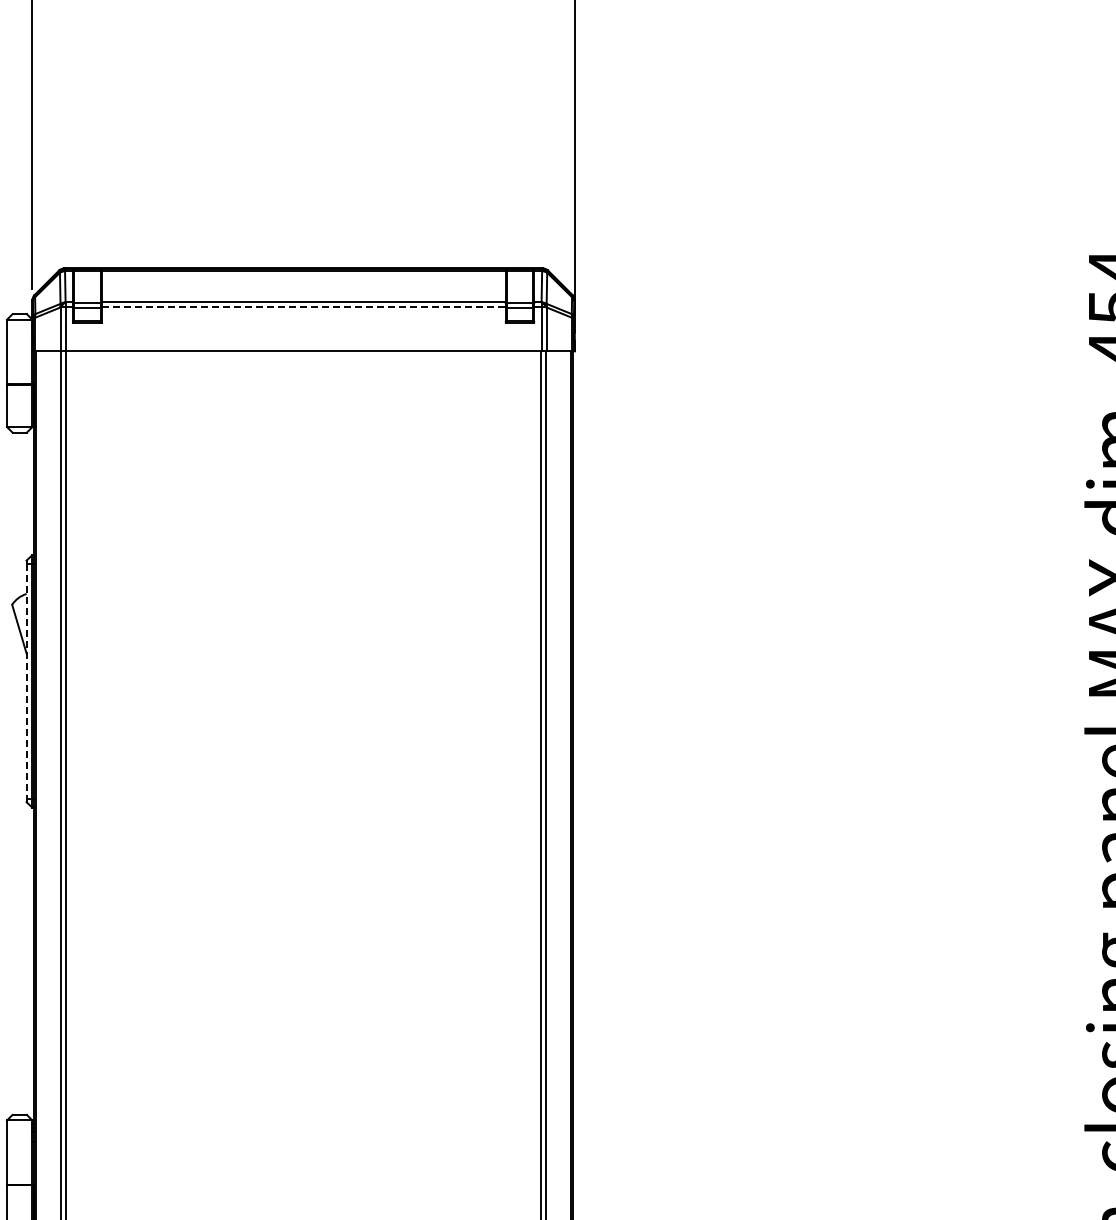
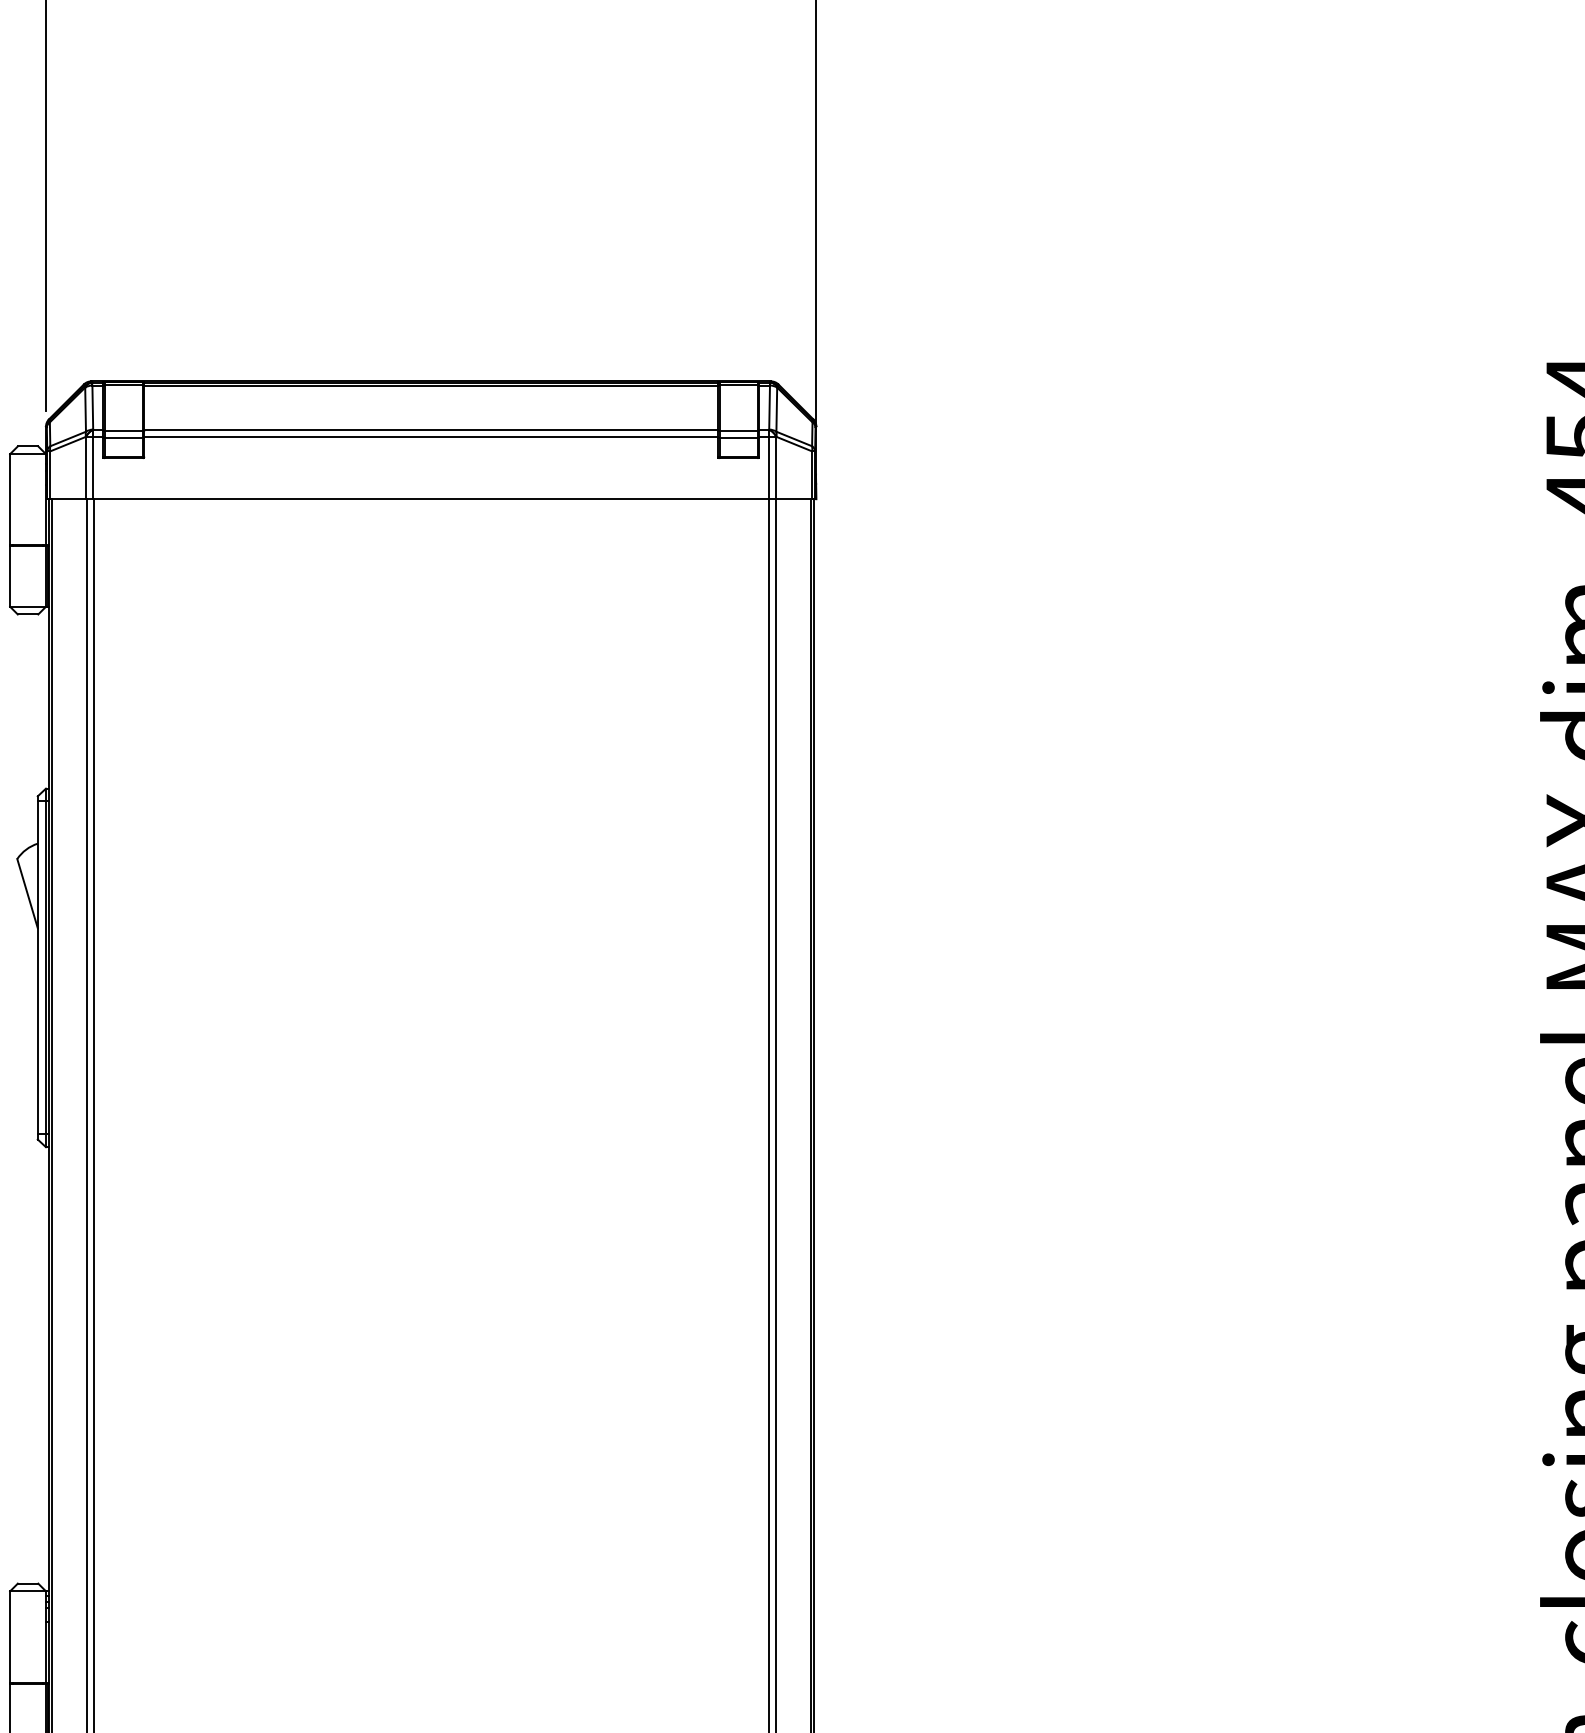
line: (303, 307) -> (431, 436), dashed -> solid
line: (26, 681) -> (37, 968), dashed -> solid

